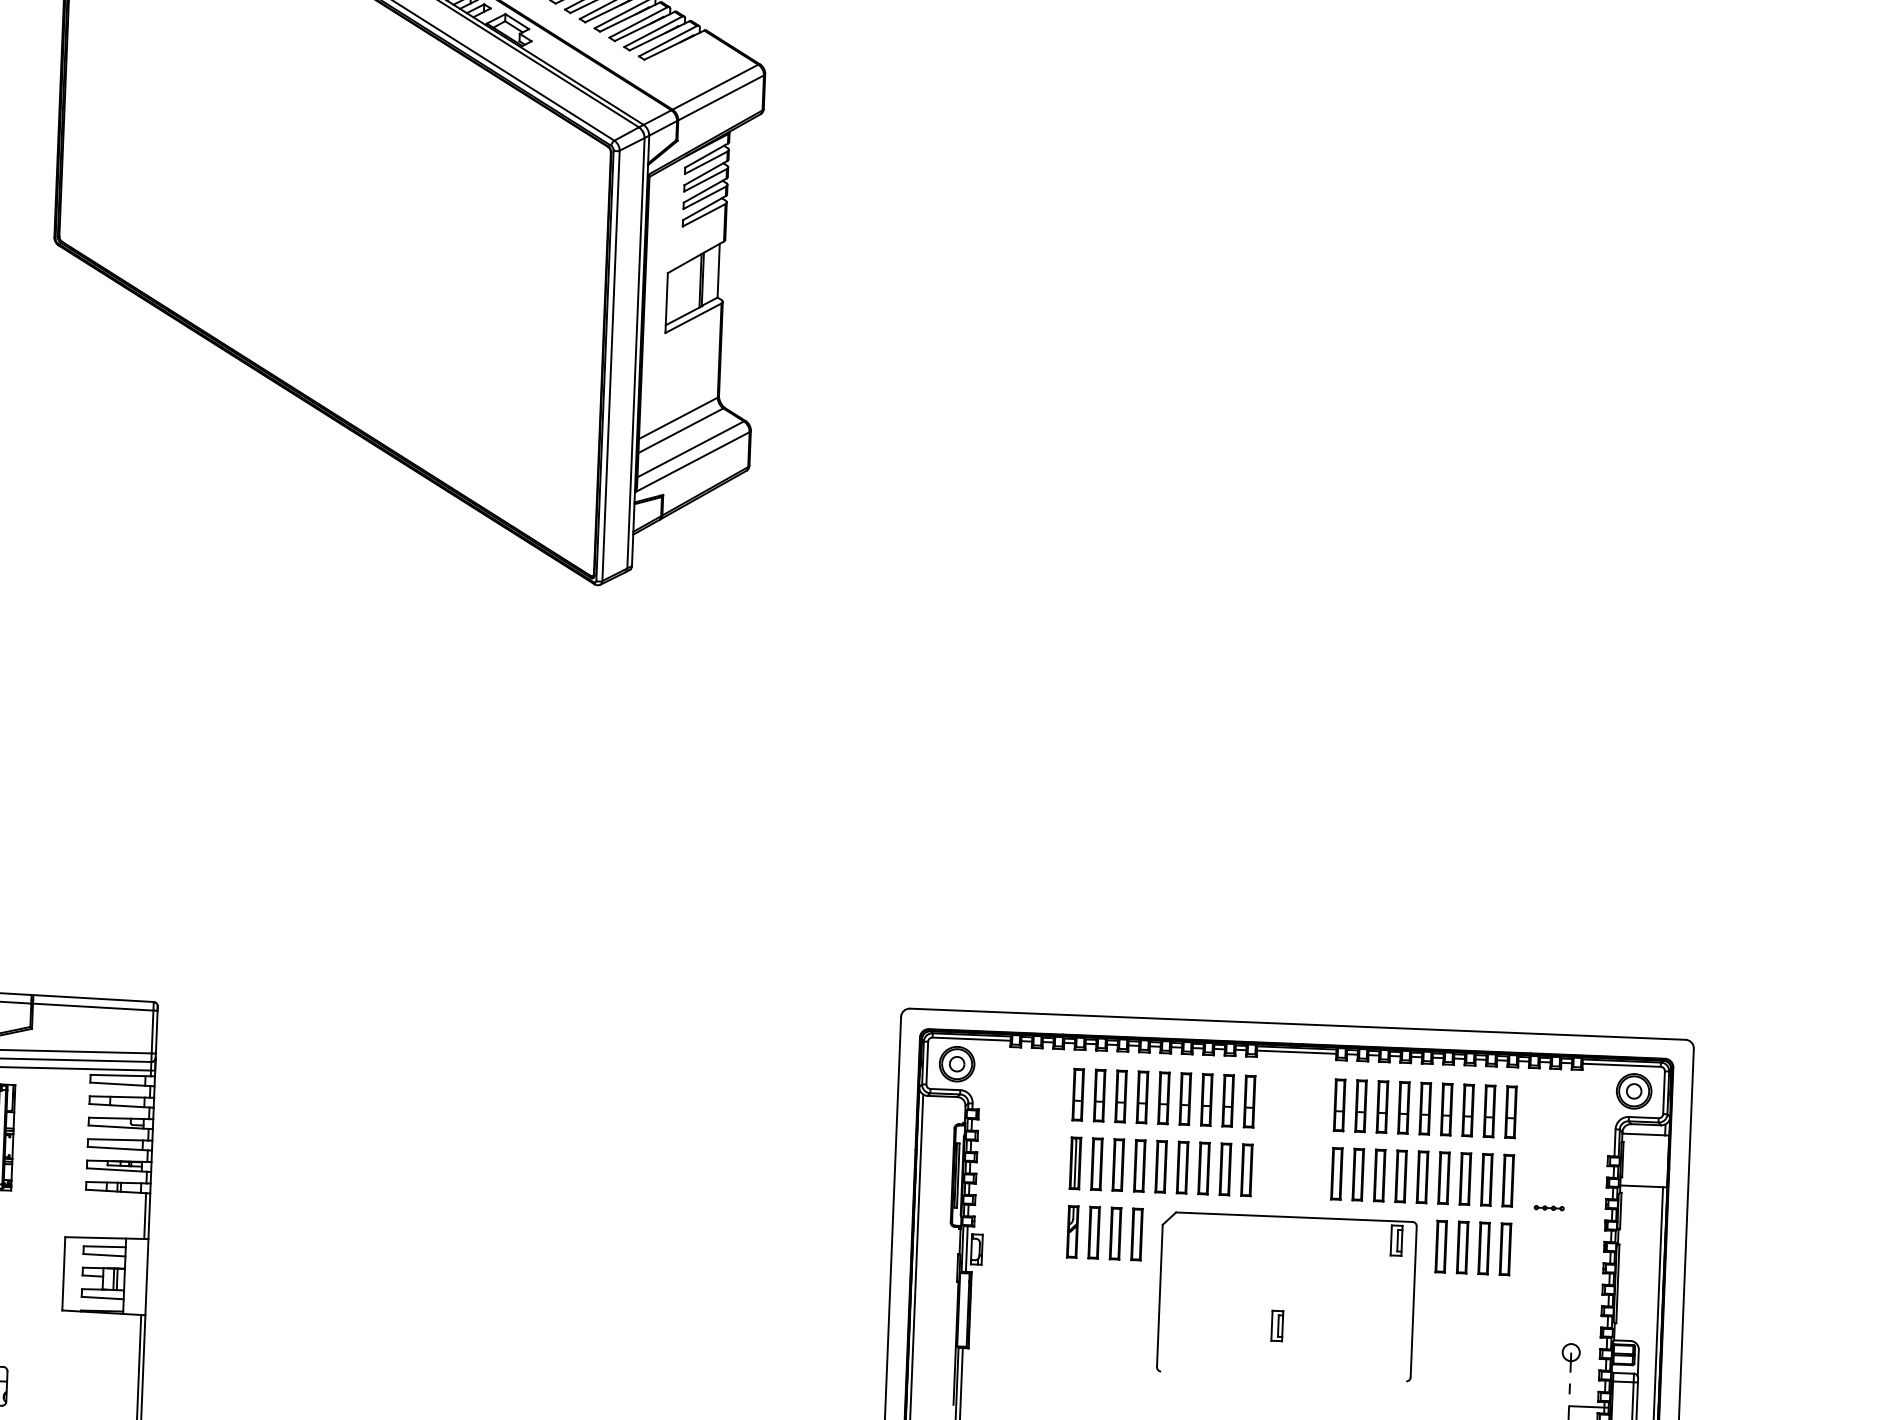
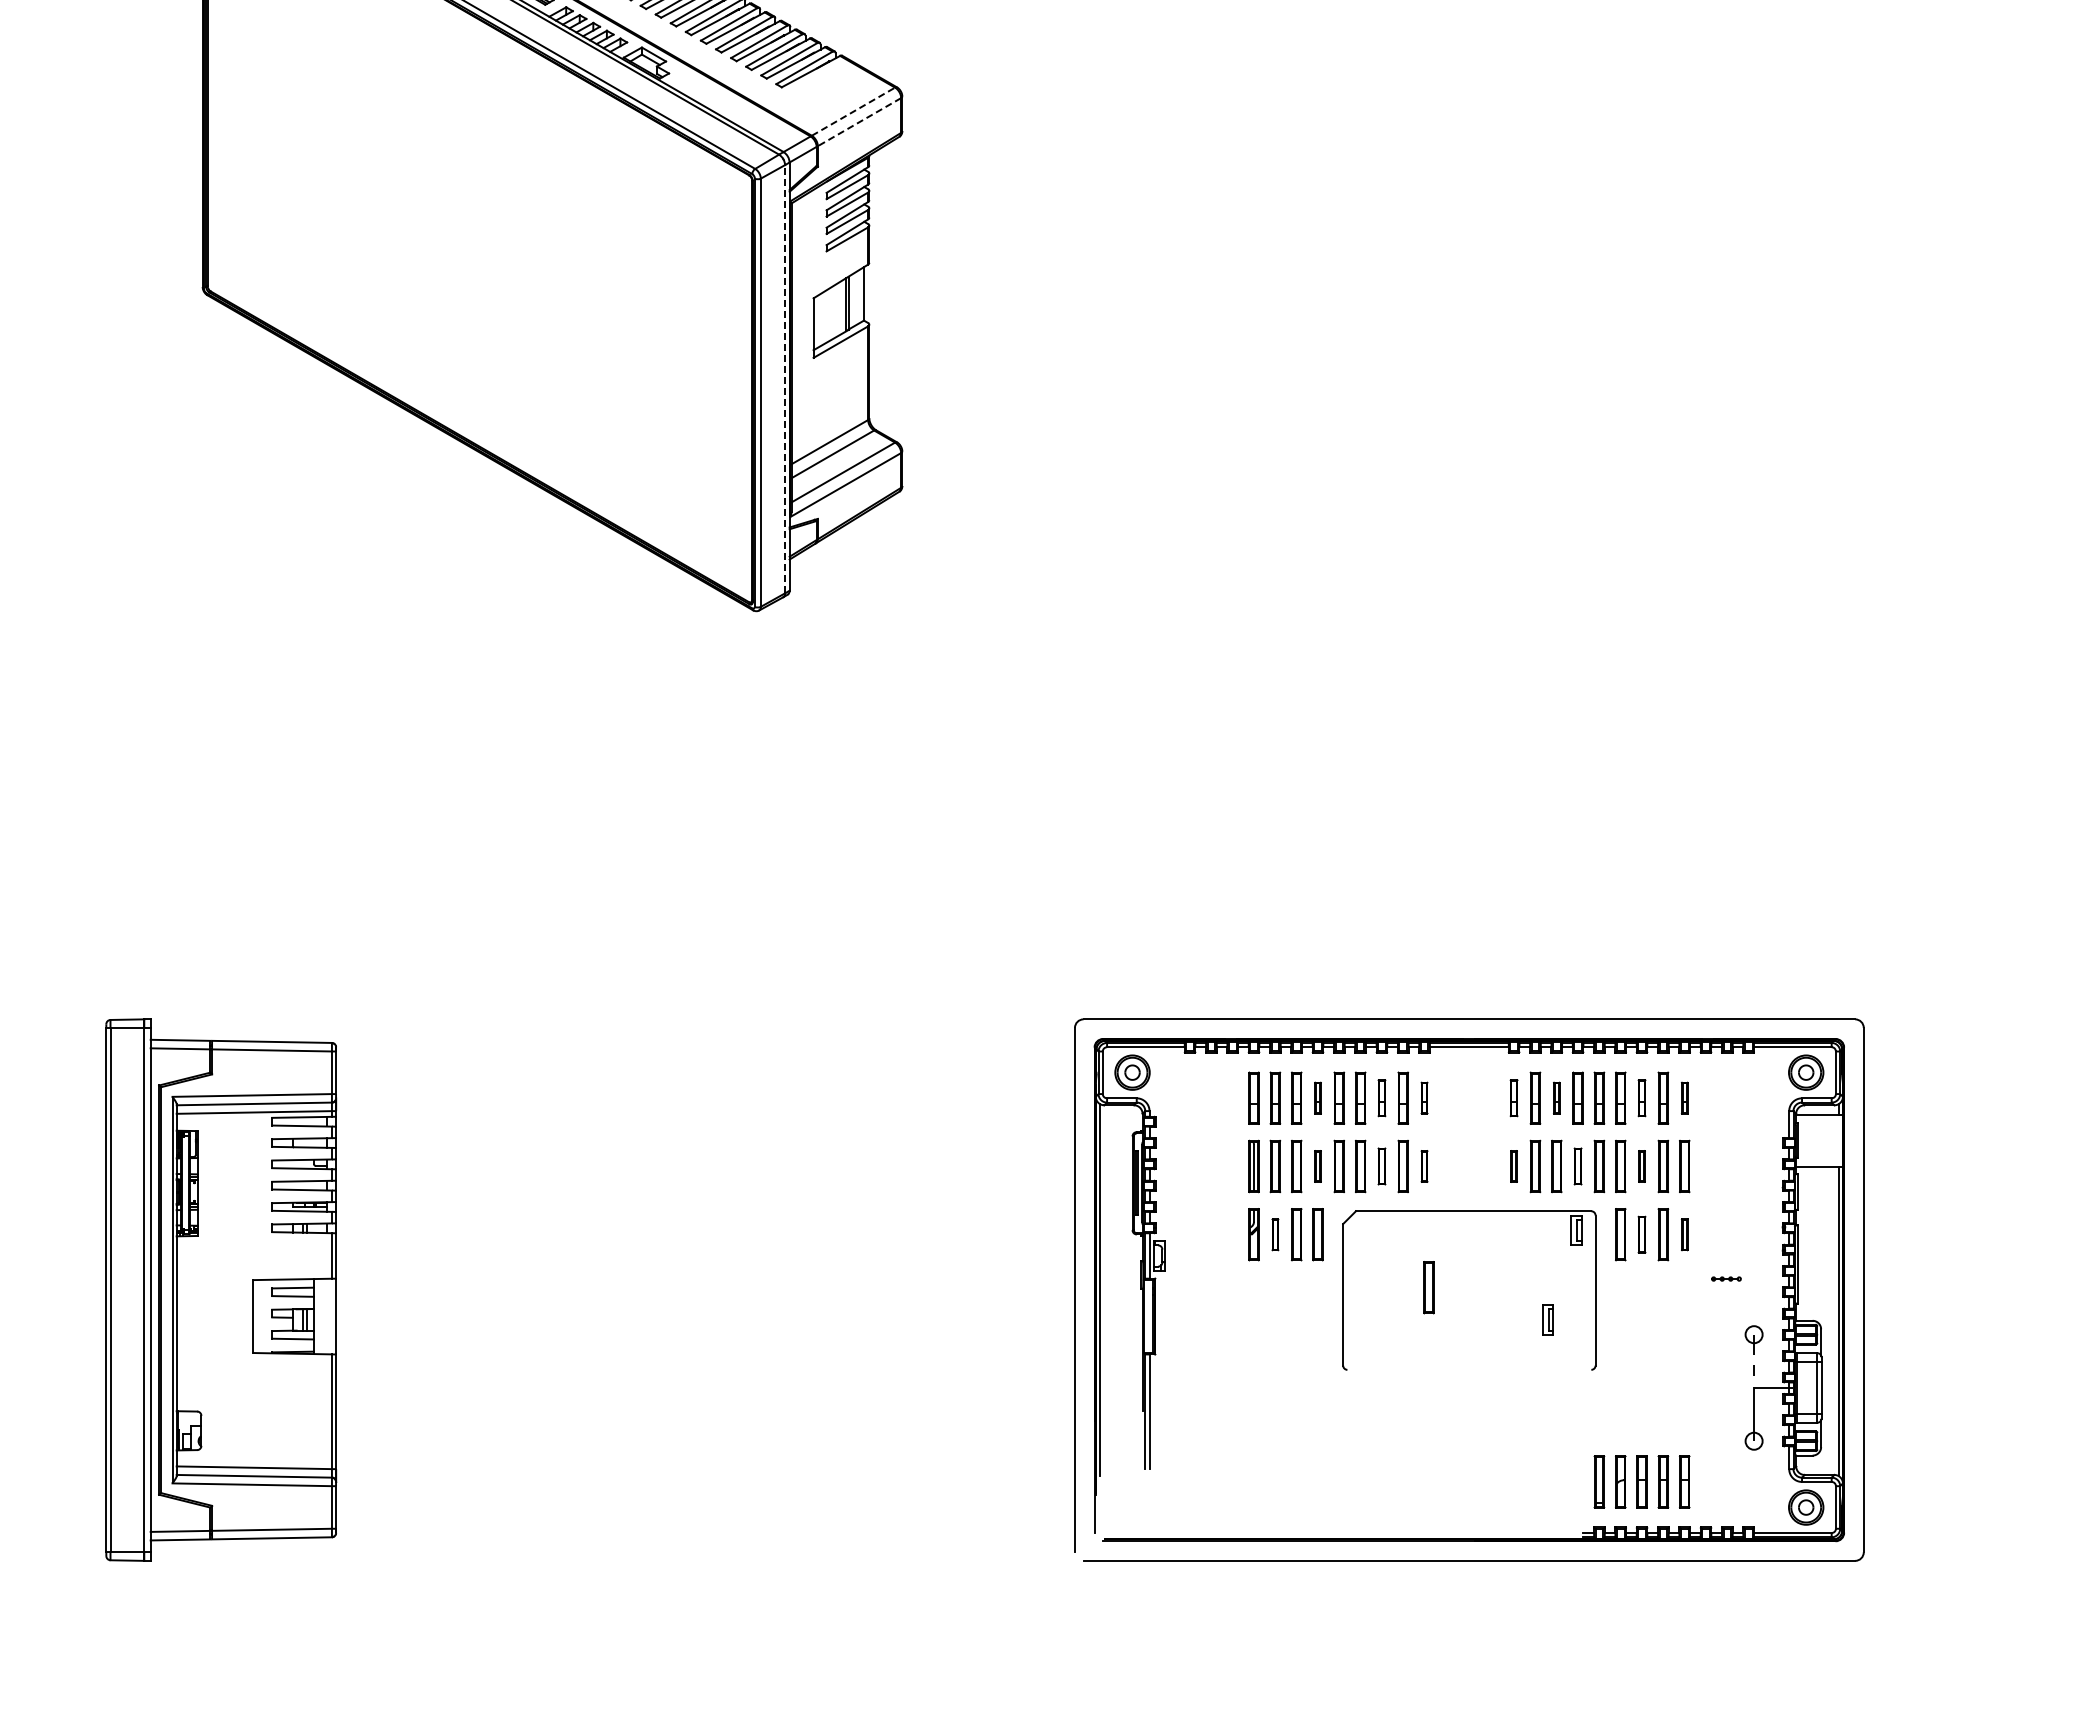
line: (715, 86) -> (853, 111), solid -> dashed
line: (721, 98) -> (859, 122), solid -> dashed
line: (636, 352) -> (785, 378), solid -> dashed
part: (1142, 1096) -> (1317, 1097), size x0.6
part: (1206, 1099) -> (1381, 1097), size x0.7
part: (1249, 1100) -> (1424, 1097), size x0.6
part: (1339, 1104) -> (1513, 1097), size x0.7
part: (1382, 1106) -> (1556, 1097), size x0.6
part: (1467, 1109) -> (1641, 1097), size x0.7
part: (1510, 1111) -> (1684, 1097), size x0.6
part: (1139, 1165) -> (1317, 1166), size x0.6
part: (1203, 1168) -> (1381, 1166), size x0.7
part: (1246, 1170) -> (1424, 1166), size x0.6
part: (1336, 1173) -> (1513, 1166), size x0.6
part: (1400, 1176) -> (1577, 1166), size x0.7
part: (1464, 1179) -> (1641, 1166), size x0.6
part: (1549, 1207) -> (1726, 1278), moved
part: (1094, 1232) -> (1275, 1234), size x0.6
part: (1462, 1247) -> (1641, 1234), size x0.7
part: (1505, 1249) -> (1684, 1234), size x0.6
part: (1245, 1292) -> (1428, 1287), added
part: (1276, 1325) -> (1547, 1319), moved

